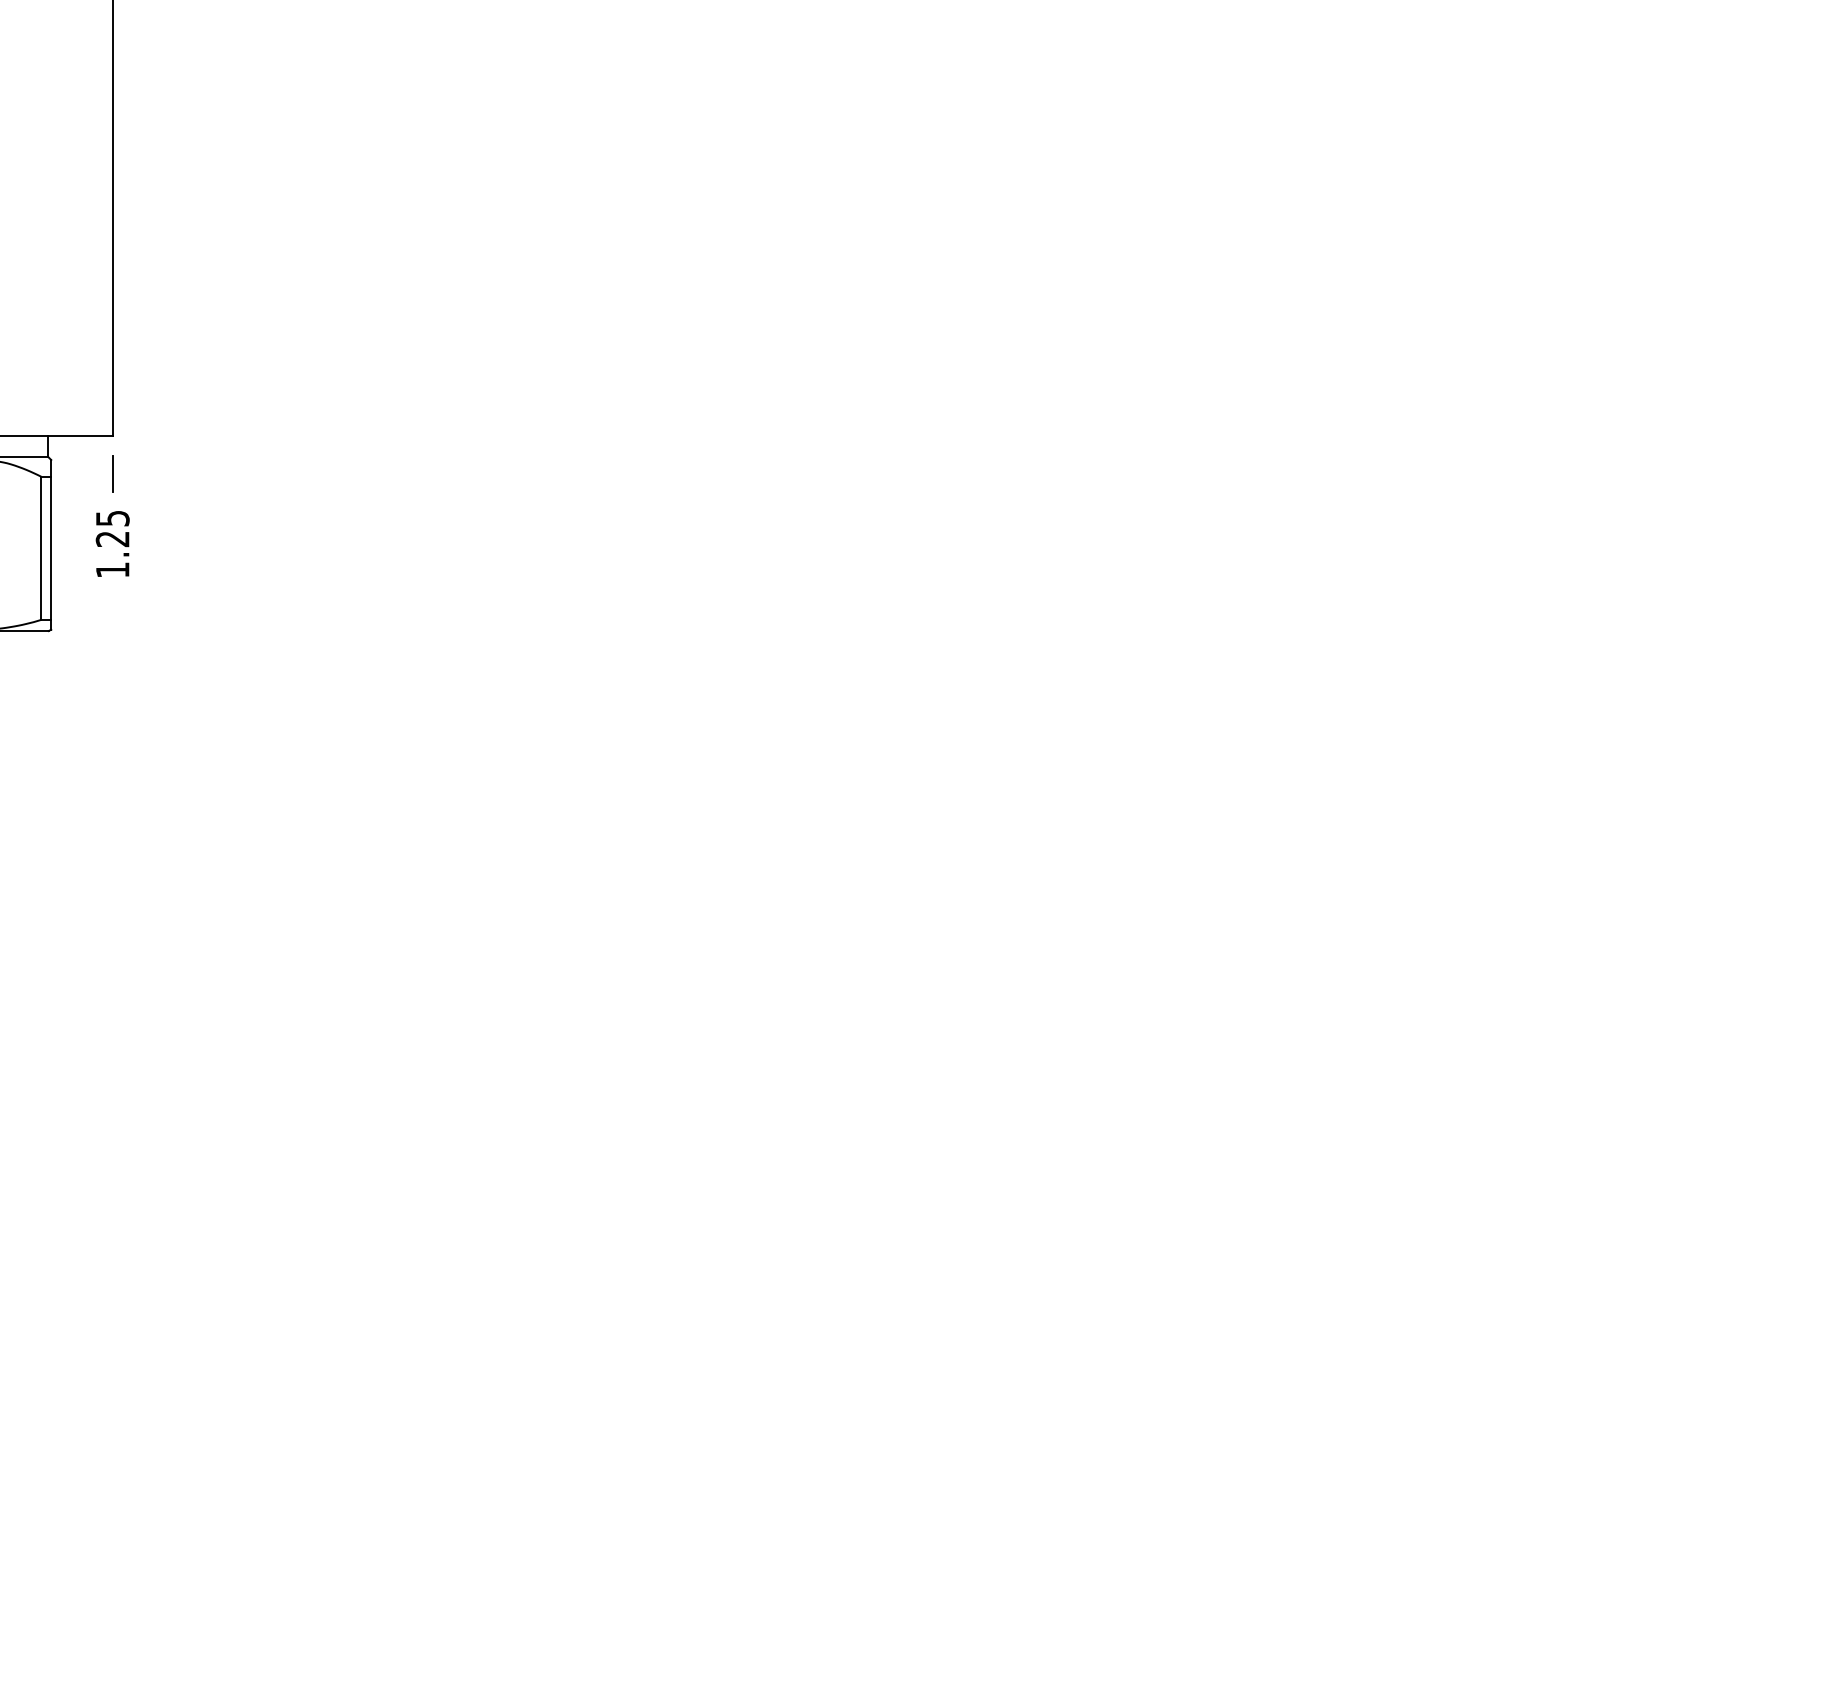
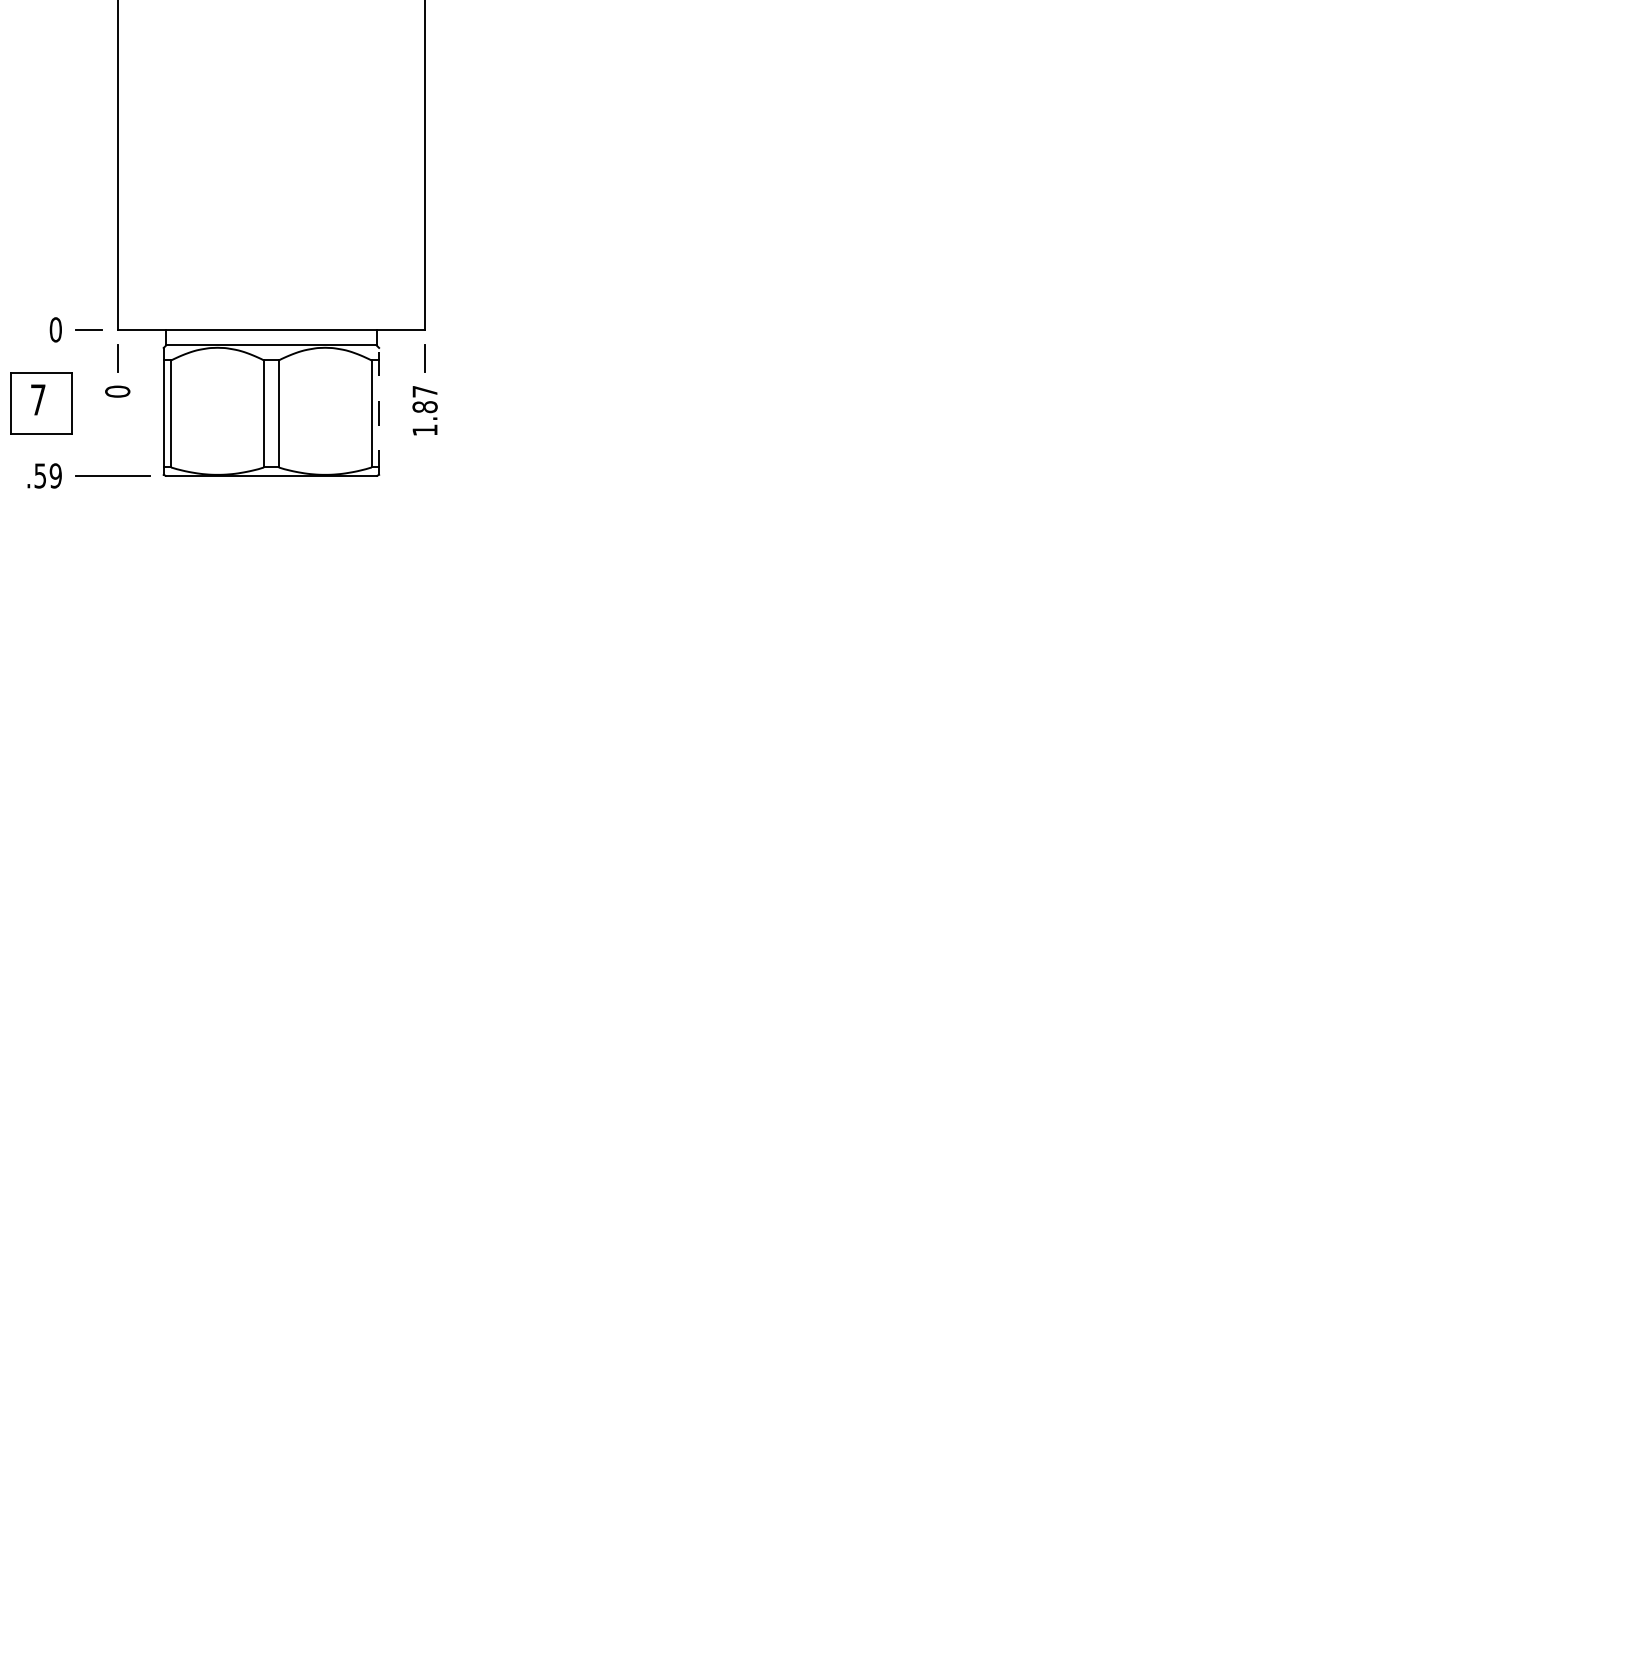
text: (111, 528) -> (424, 399), 1.25 -> 1.87
line: (51, 543) -> (379, 410), solid -> dashed

